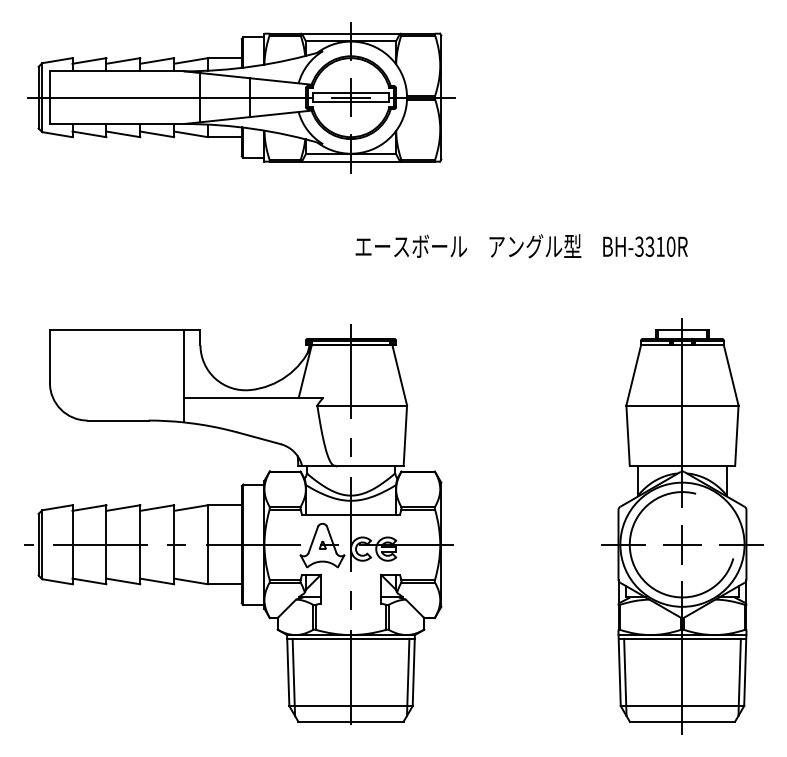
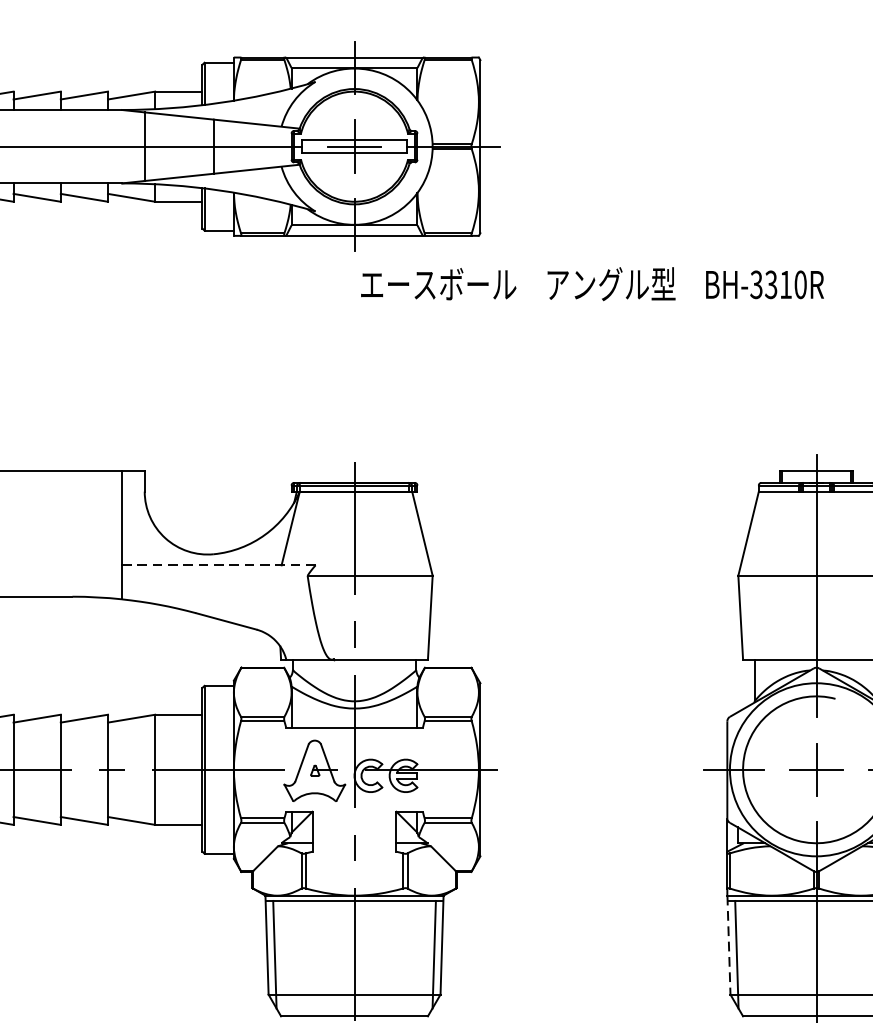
text: (521, 246) -> (592, 284), moved
line: (254, 398) -> (220, 565), solid -> dashed
line: (619, 670) -> (728, 945), solid -> dashed

